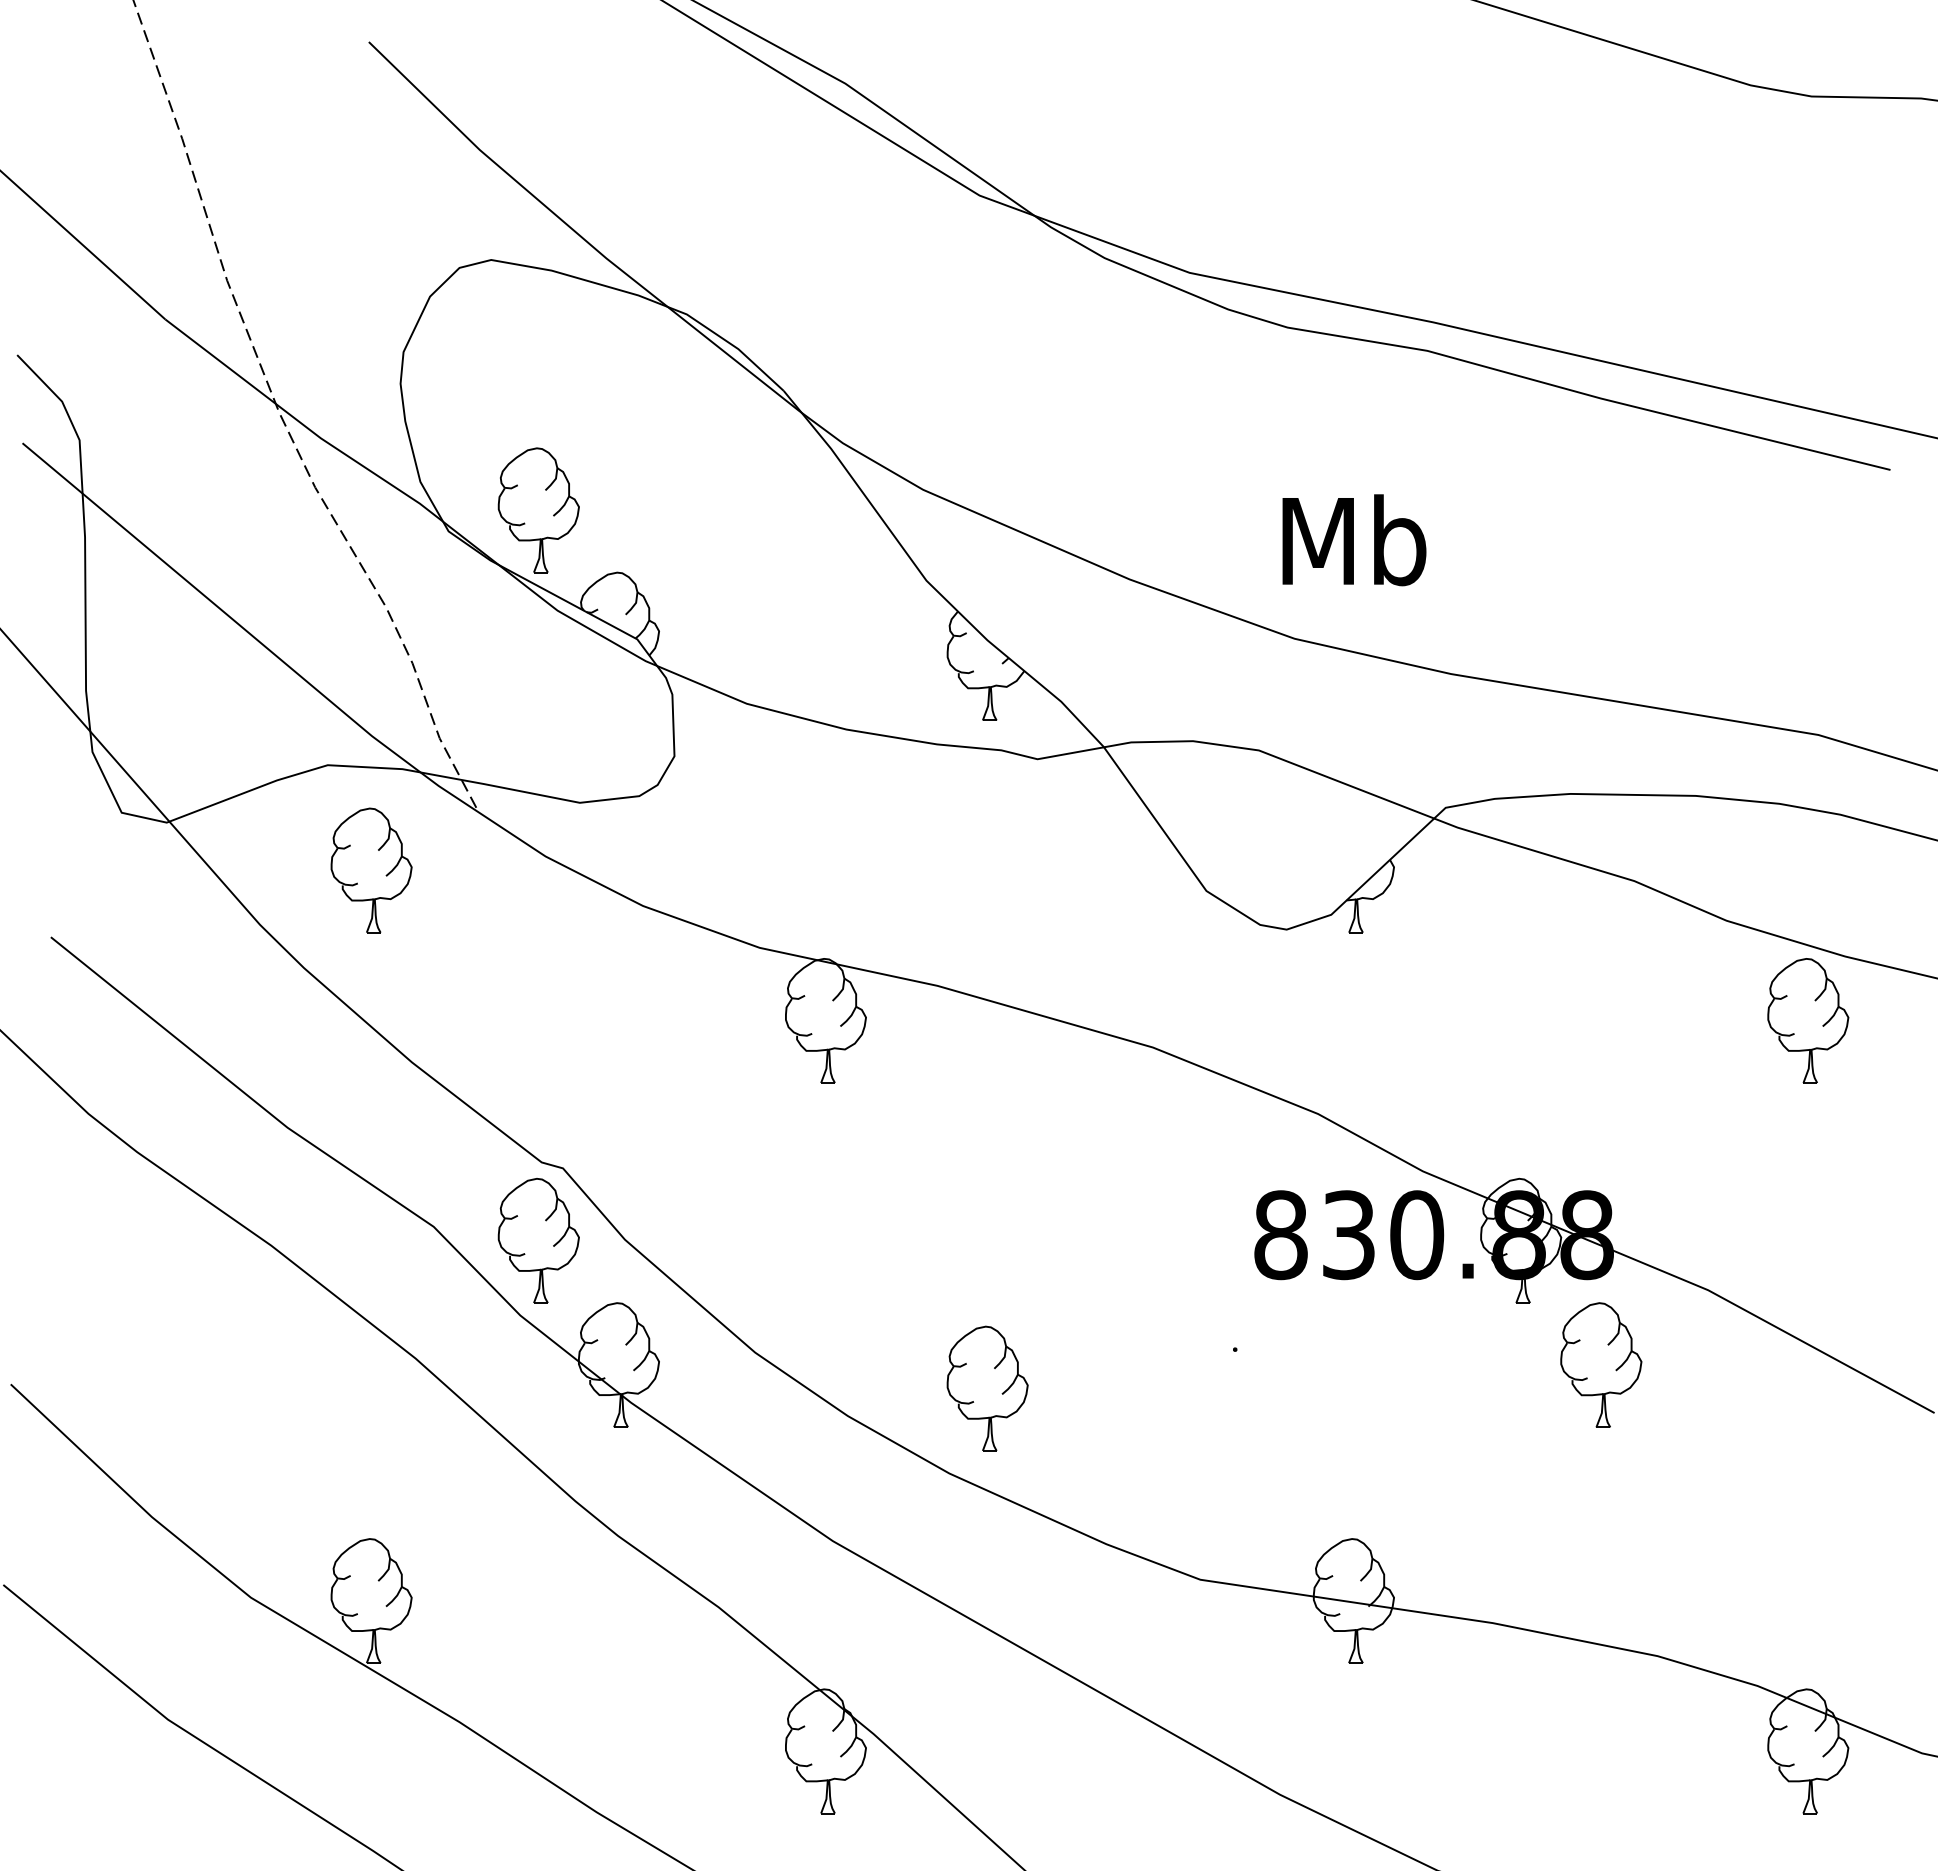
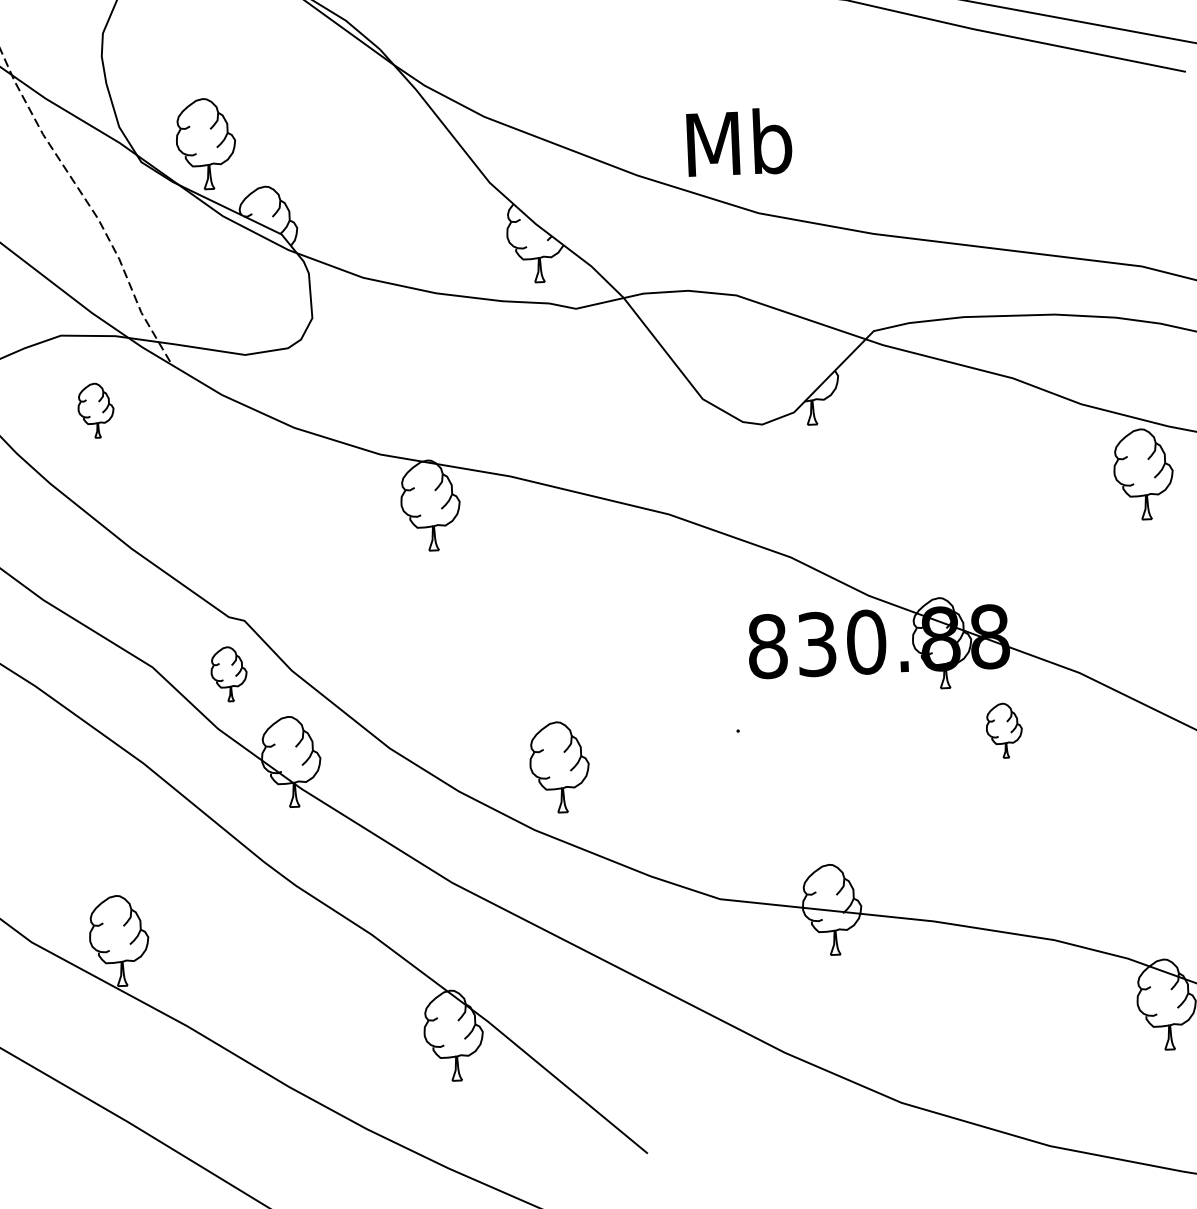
text: (1354, 540) -> (739, 142), moved
part: (371, 870) -> (96, 410), size x0.6
part: (538, 1240) -> (229, 673), size x0.6
part: (1601, 1364) -> (1004, 730), size x0.6

